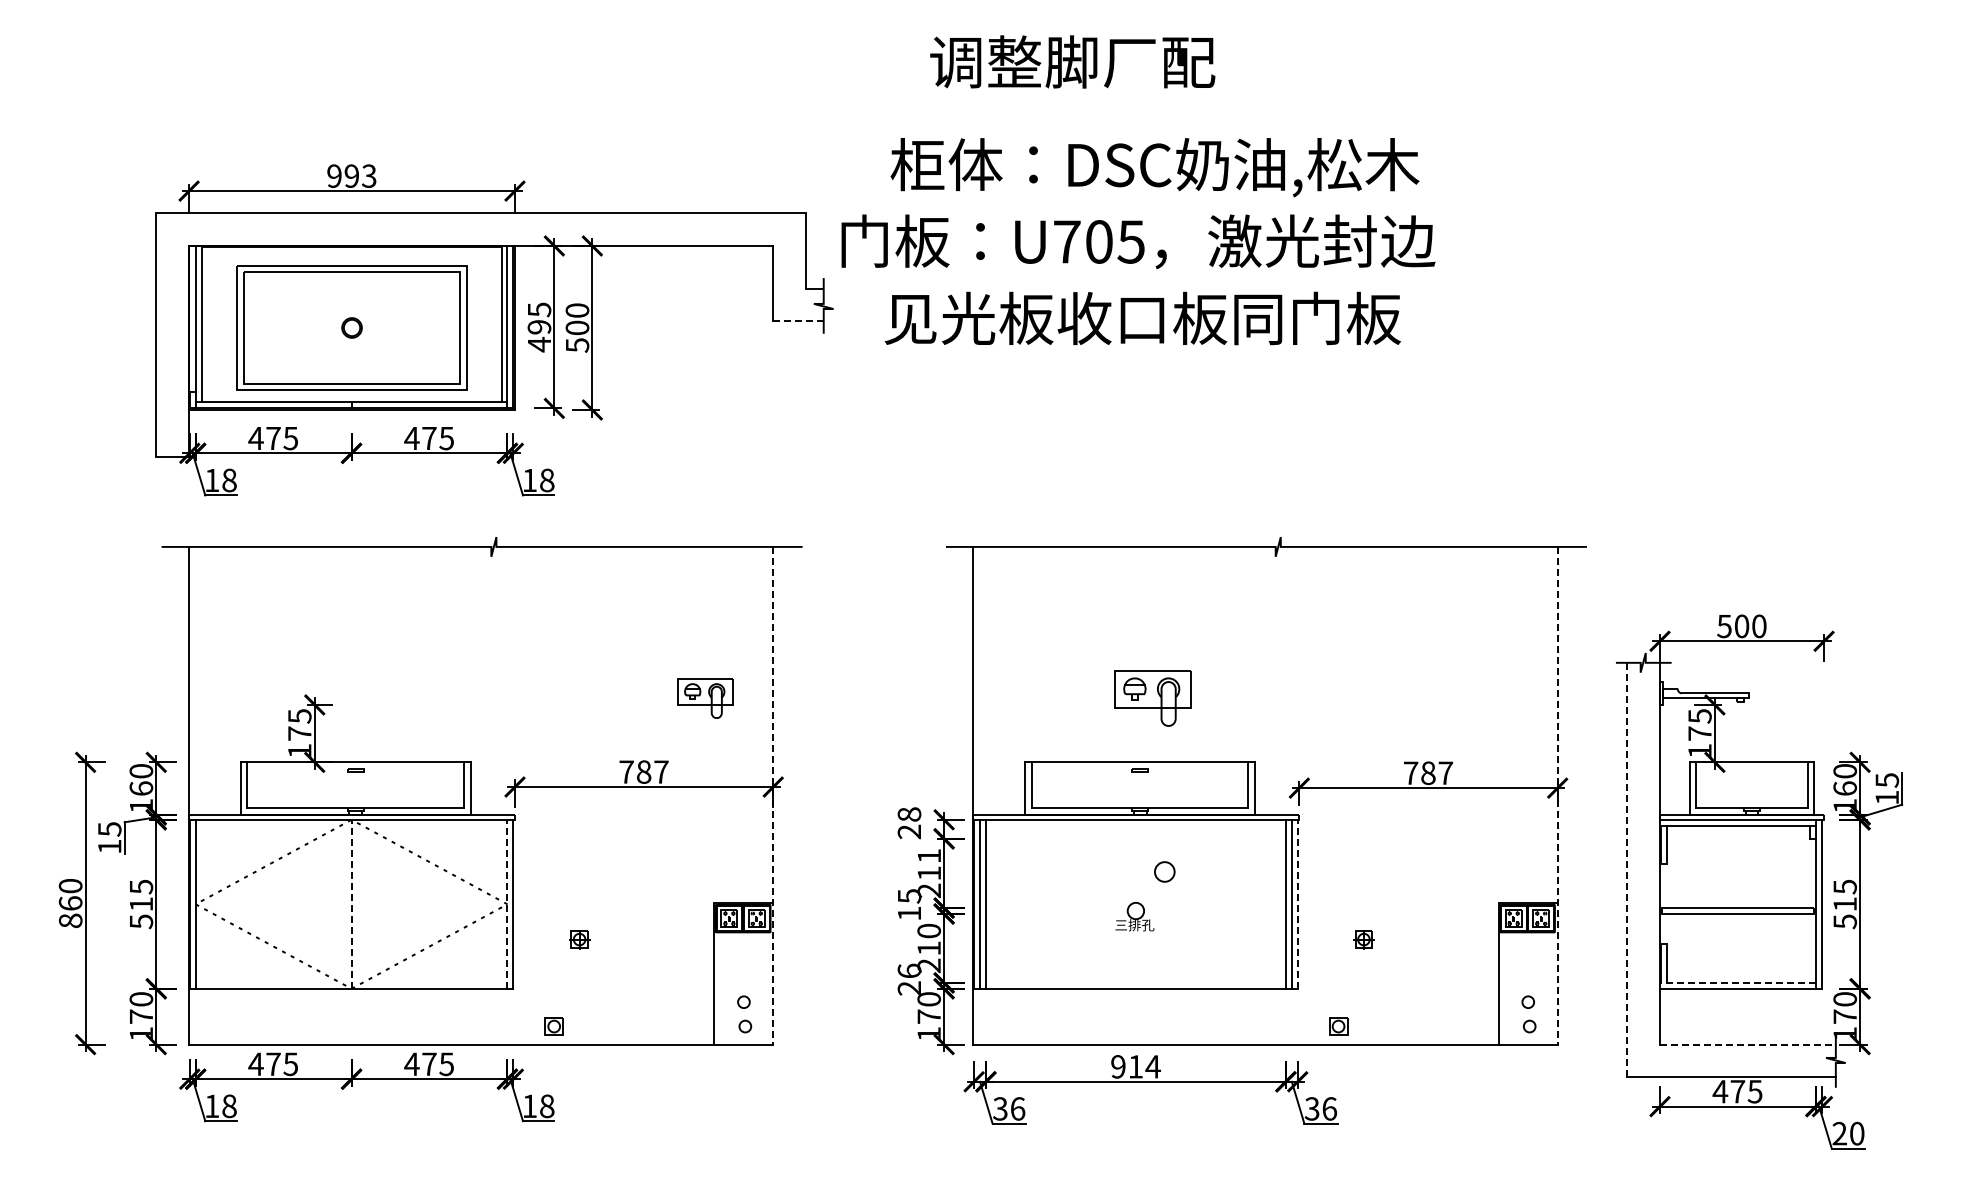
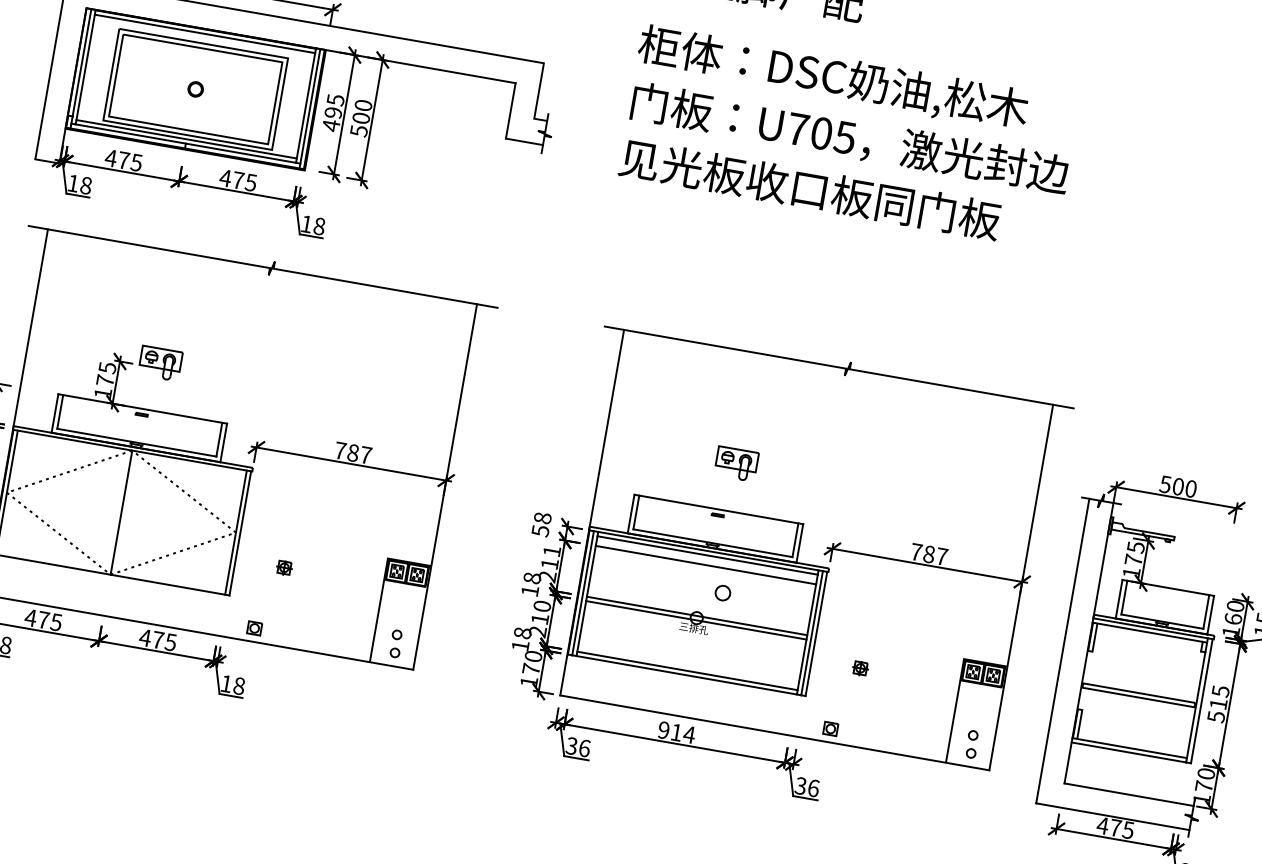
text: (1154, 167) -> (832, 78), moved
text: (1138, 241) -> (850, 138), moved
line: (351, 252) -> (204, 33), added
text: (1142, 318) -> (809, 189), moved
line: (799, 321) -> (525, 142), dashed -> solid
line: (351, 395) -> (186, 138), added
part: (705, 698) -> (160, 363), moved
part: (1152, 698) -> (736, 464), size x0.71
line: (773, 795) -> (445, 486), dashed -> solid
line: (1557, 795) -> (1021, 587), dashed -> solid
line: (1135, 825) -> (707, 555), added
text: (909, 831) -> (540, 530), 28 -> 58
line: (1135, 838) -> (705, 564), added
line: (1627, 870) -> (1062, 651), dashed -> solid
text: (909, 896) -> (532, 578), 15 -> 18
line: (351, 904) -> (121, 512), dashed -> solid
line: (507, 904) -> (235, 532), dashed -> solid
line: (1297, 904) -> (816, 634), dashed -> solid
line: (1135, 908) -> (696, 616), added
line: (1135, 913) -> (696, 619), added
text: (909, 979) -> (521, 639), 26 -> 18
line: (1135, 982) -> (687, 670), added
line: (1737, 982) -> (1129, 747), dashed -> solid
line: (1747, 1044) -> (1128, 794), dashed -> solid

